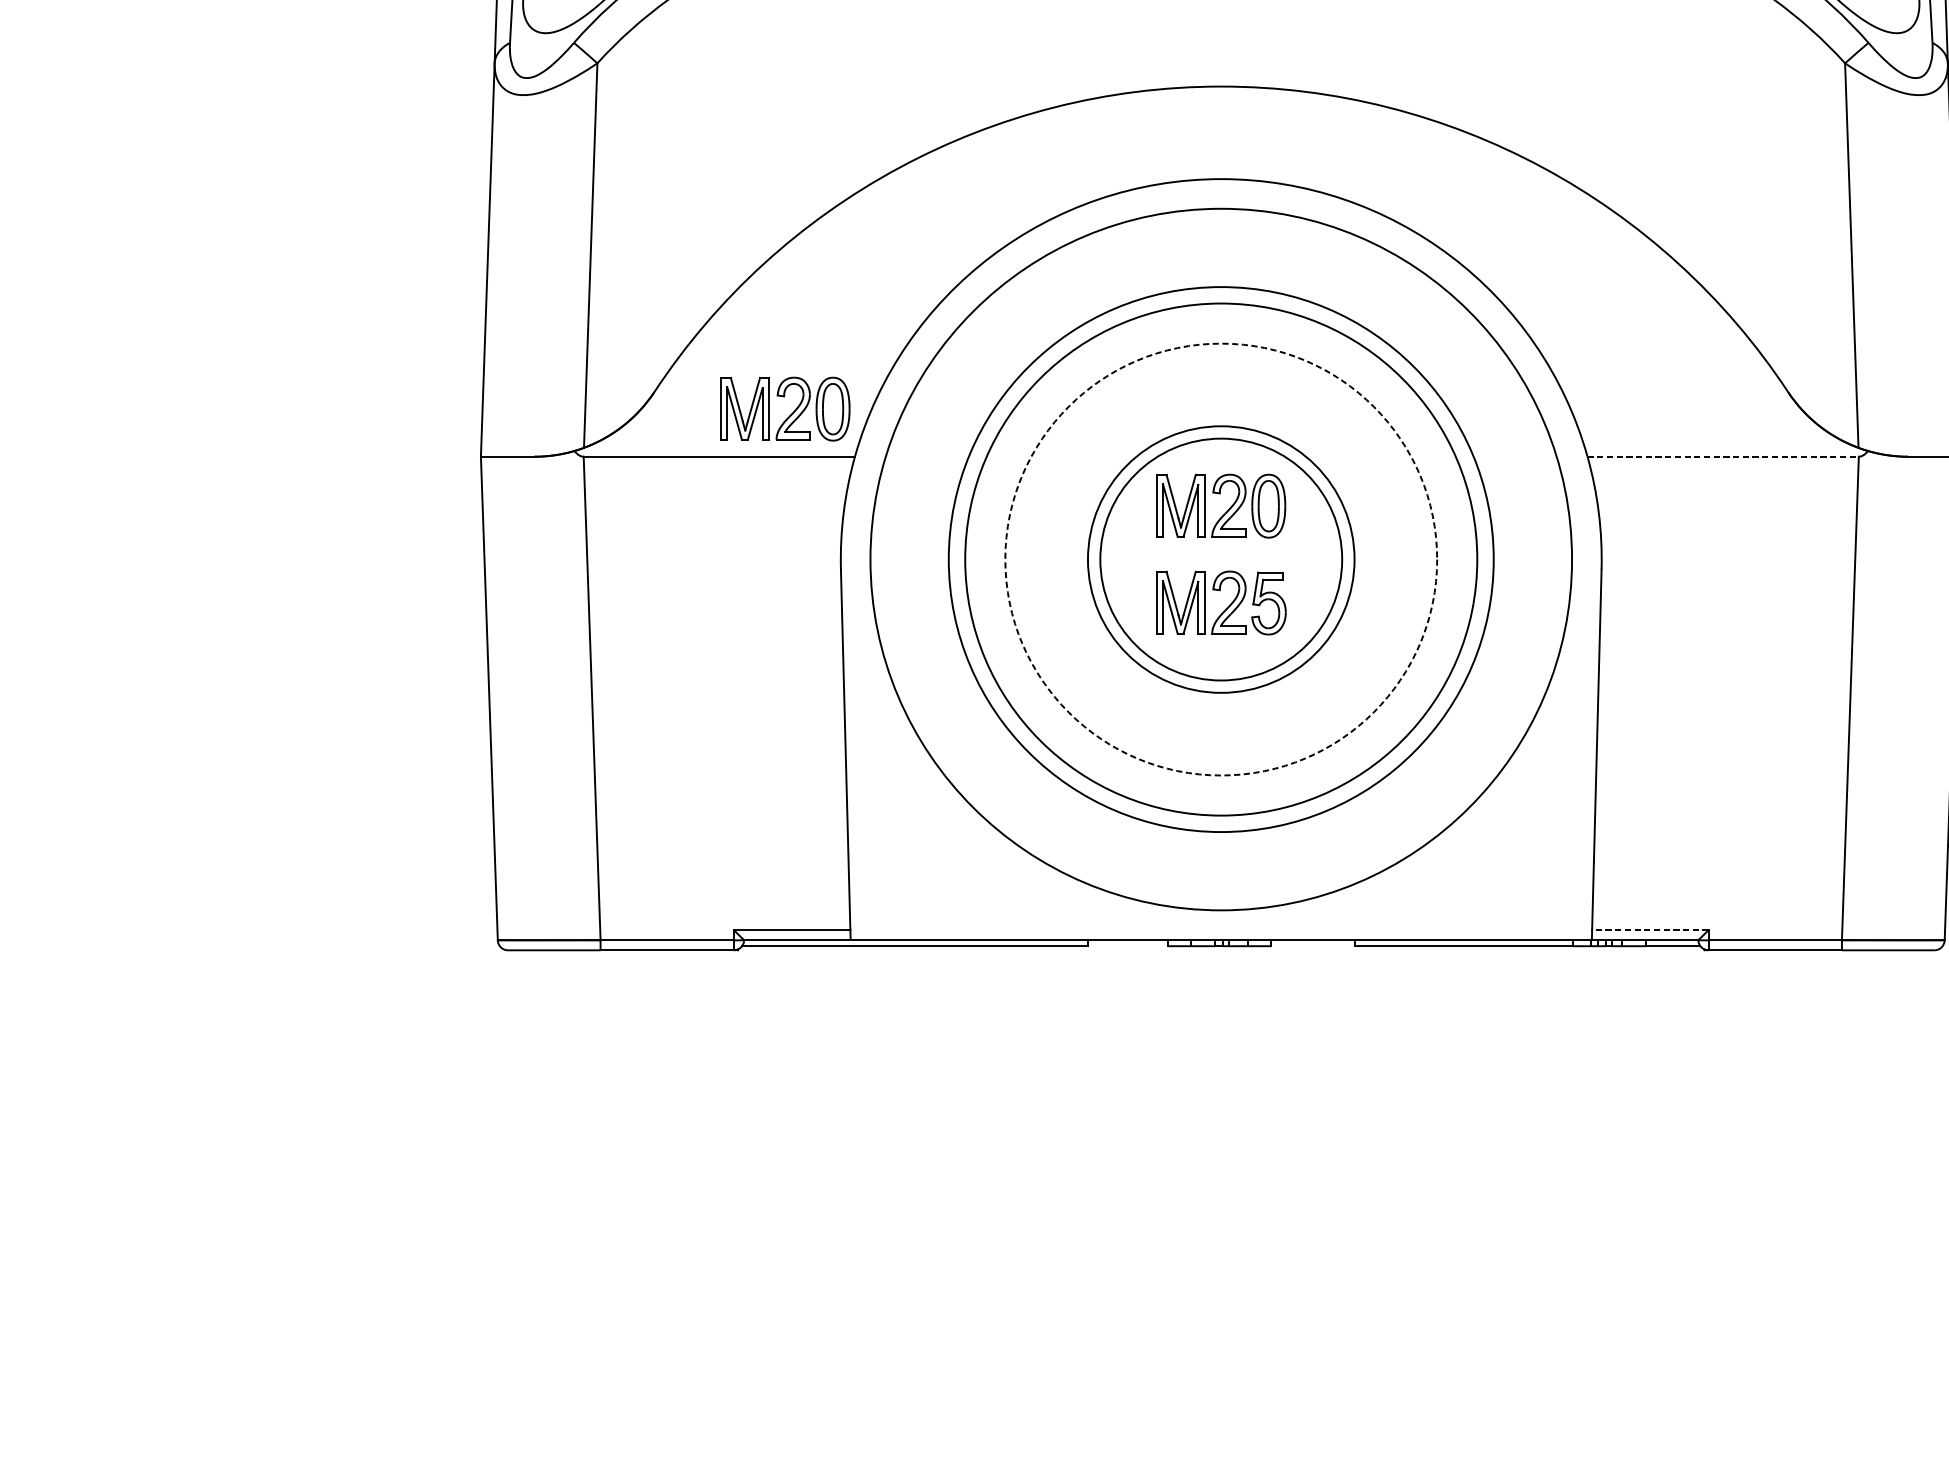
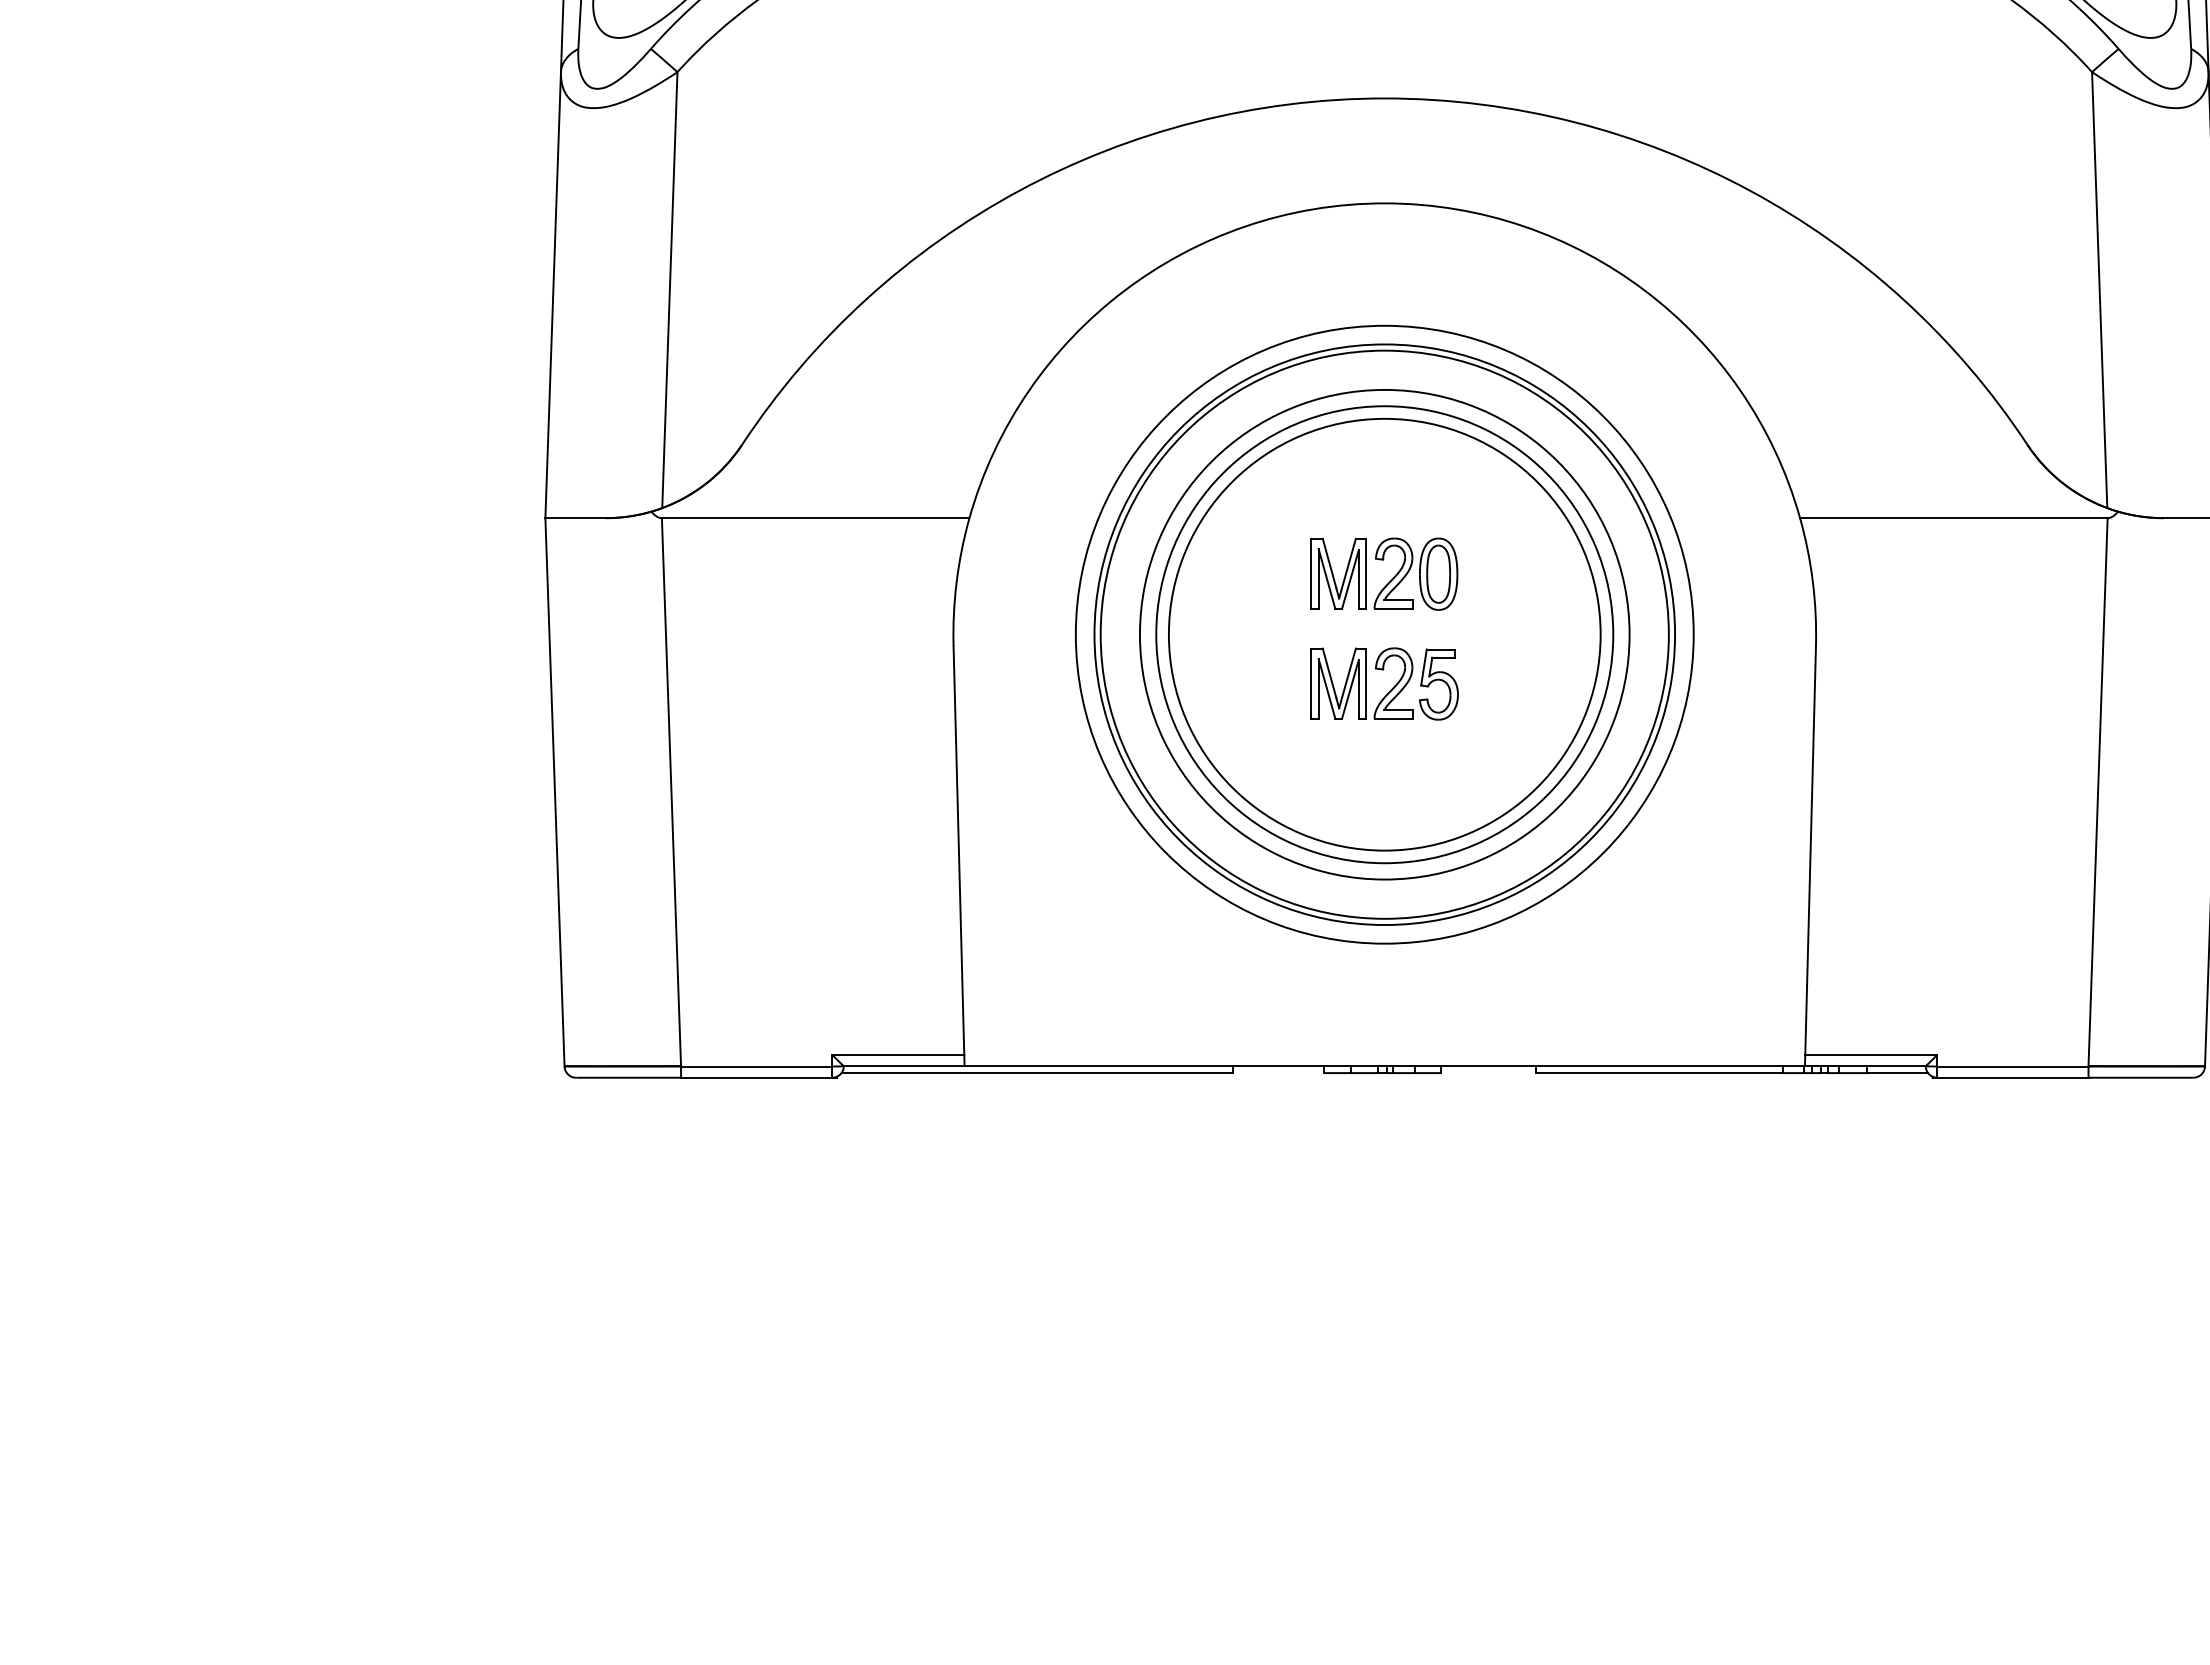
part: (791, 413) -> (897, 469), removed
line: (1722, 457) -> (1953, 518), dashed -> solid
circle: (1221, 559) -> (1384, 634), dashed -> solid
circle: (1221, 559) -> (1384, 634), size x0.71
circle: (1221, 559) -> (1384, 634), size x1.43
circle: (1221, 559) -> (1384, 634), size x1.67
line: (1649, 929) -> (1870, 1054), dashed -> solid

